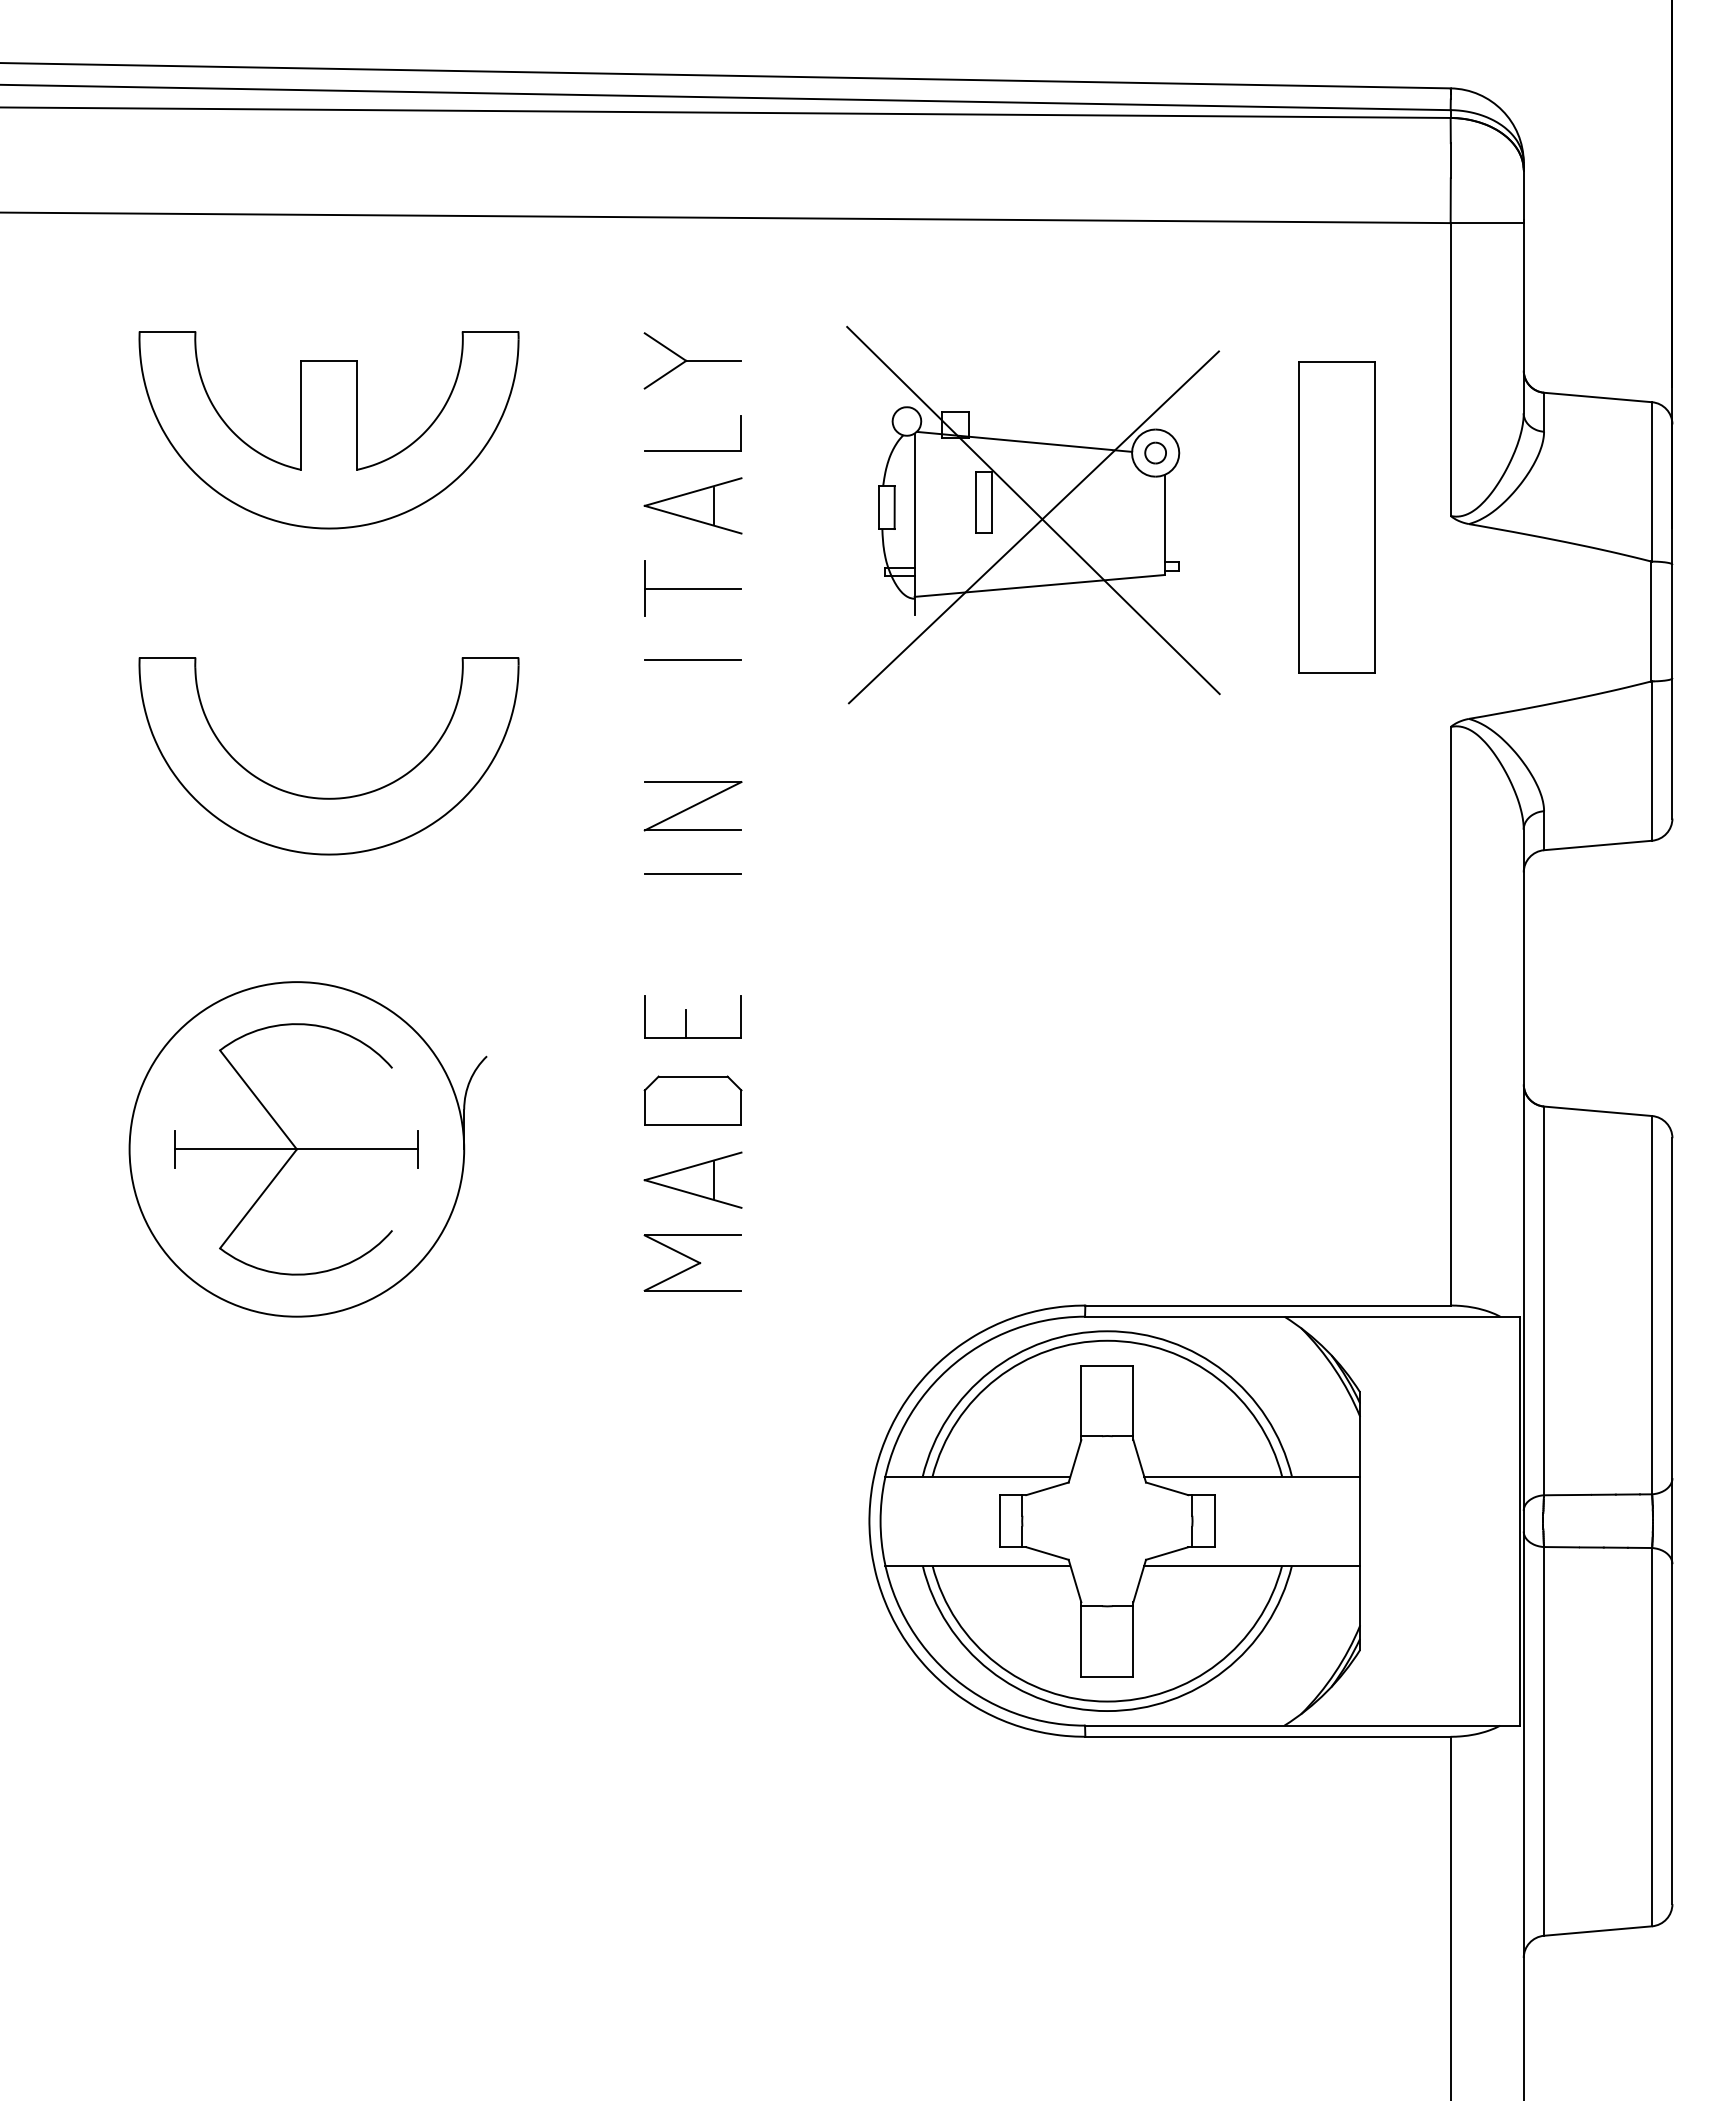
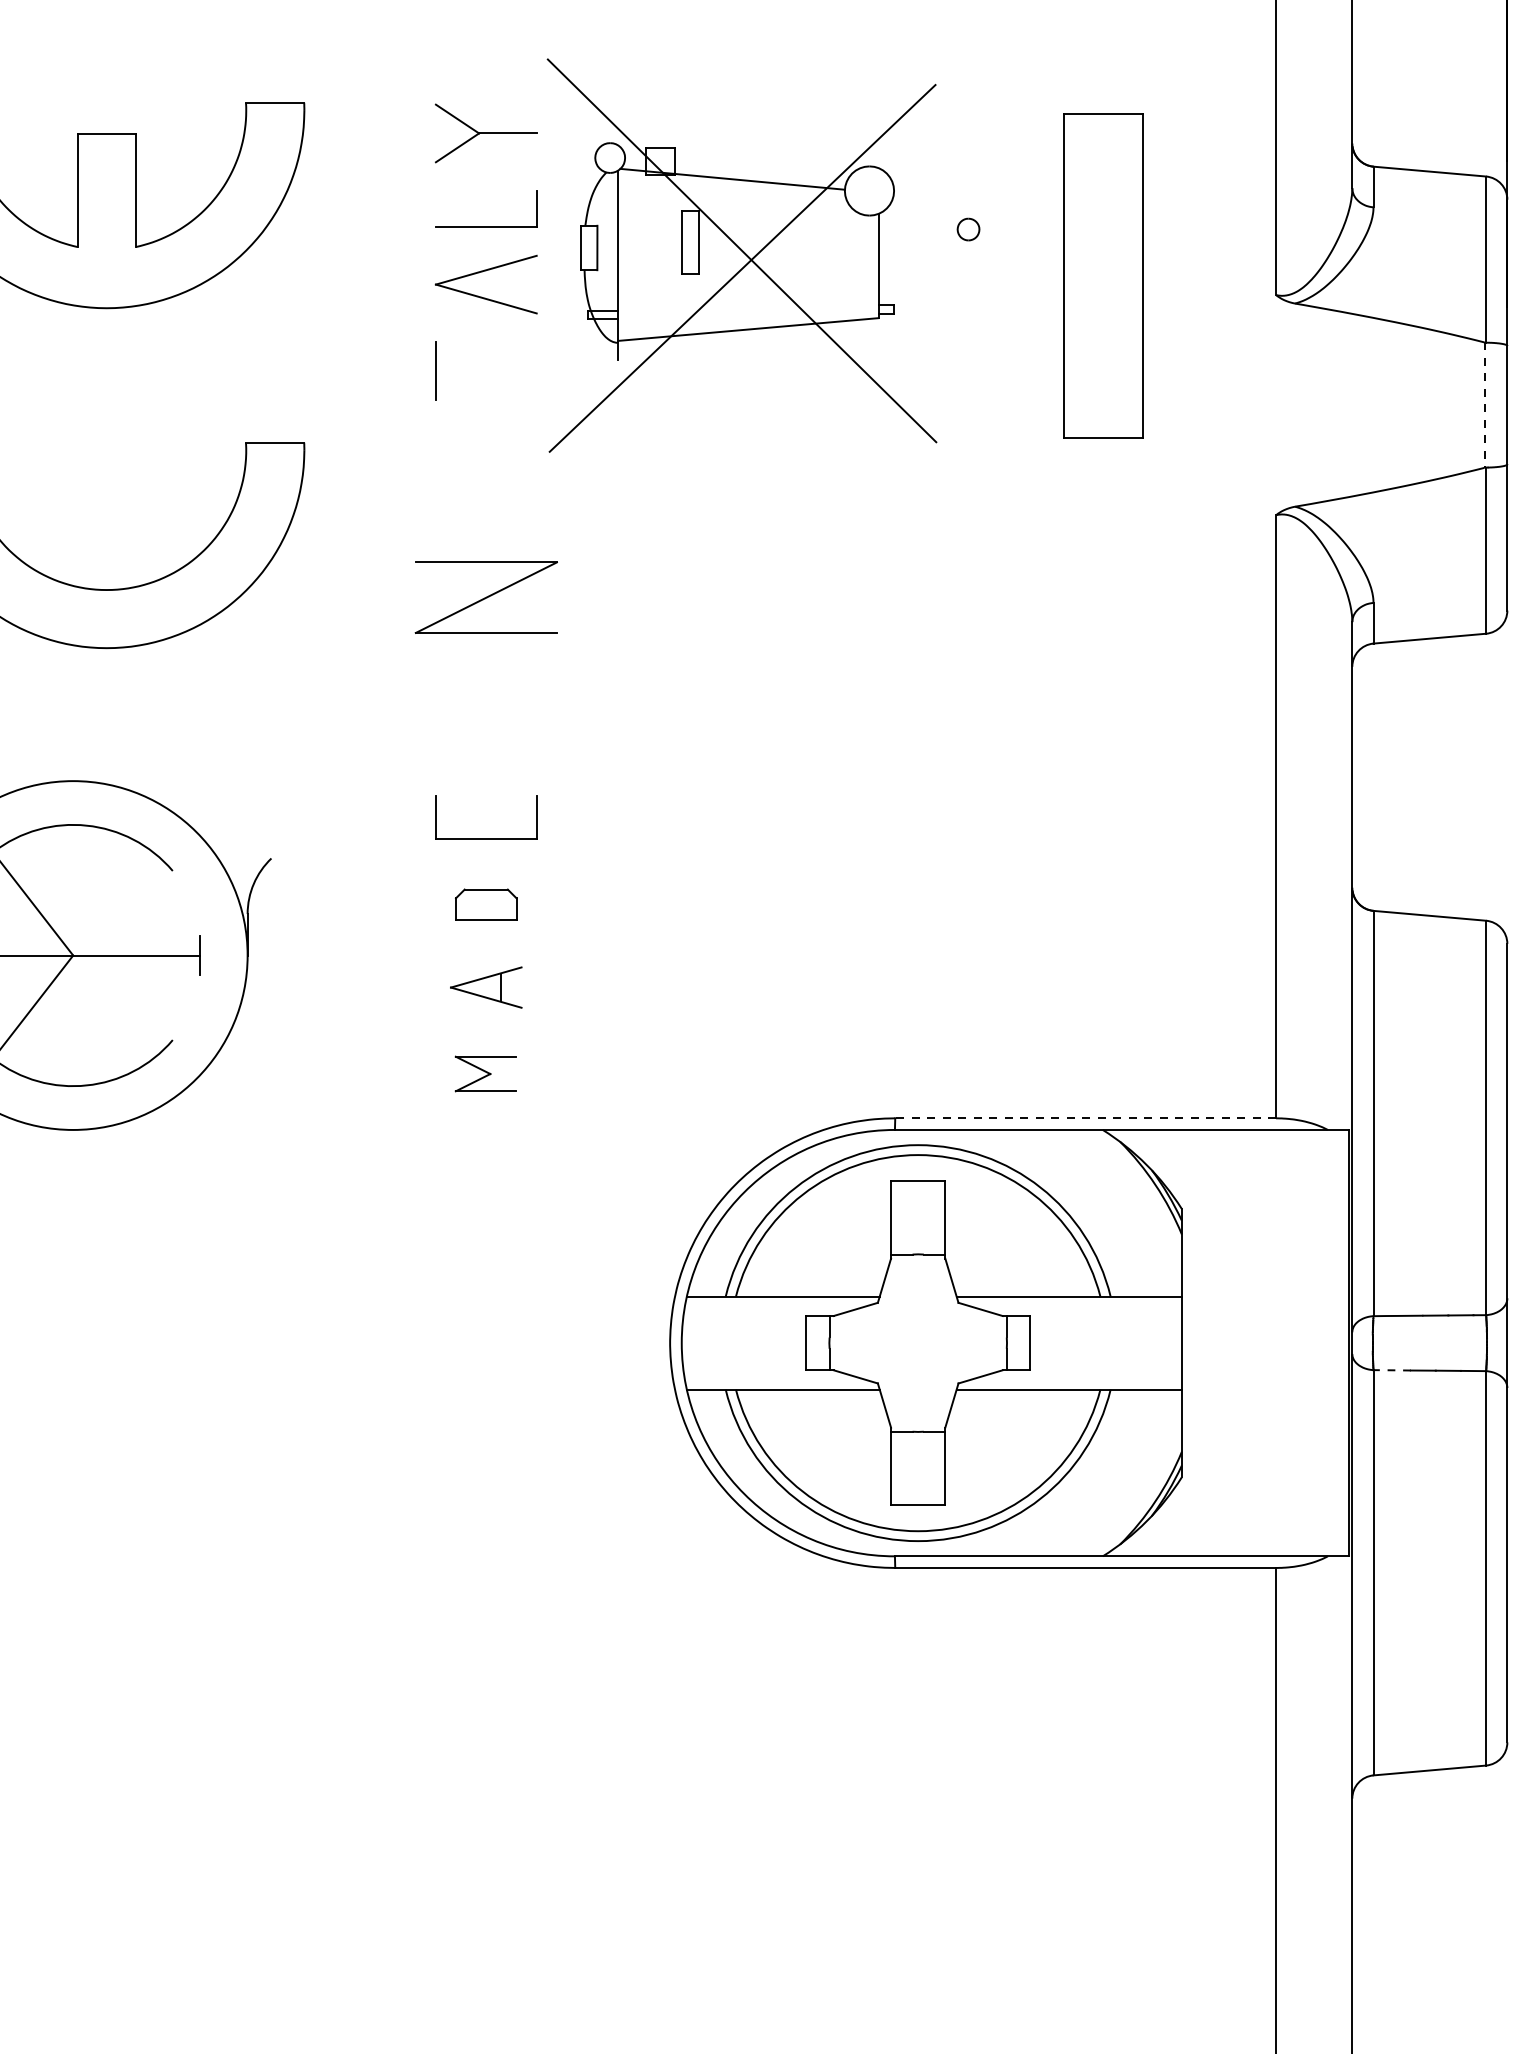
line: (713, 505) -> (507, 284), removed
part: (1033, 514) -> (742, 255), moved
part: (1336, 517) -> (1102, 275), moved
line: (692, 588) -> (485, 370), removed
line: (1650, 621) -> (1484, 405), solid -> dashed
line: (692, 660) -> (485, 445), removed
part: (692, 806) -> (485, 598), size x1.4
line: (692, 874) -> (485, 668), removed
line: (686, 1023) -> (479, 824), removed
part: (692, 1100) -> (485, 904), size x0.6
part: (692, 1179) -> (485, 986), size x0.7
part: (692, 1262) -> (485, 1073), size x0.6
line: (1268, 1305) -> (1086, 1118), solid -> dashed
line: (1561, 1547) -> (1391, 1370), solid -> dashed

